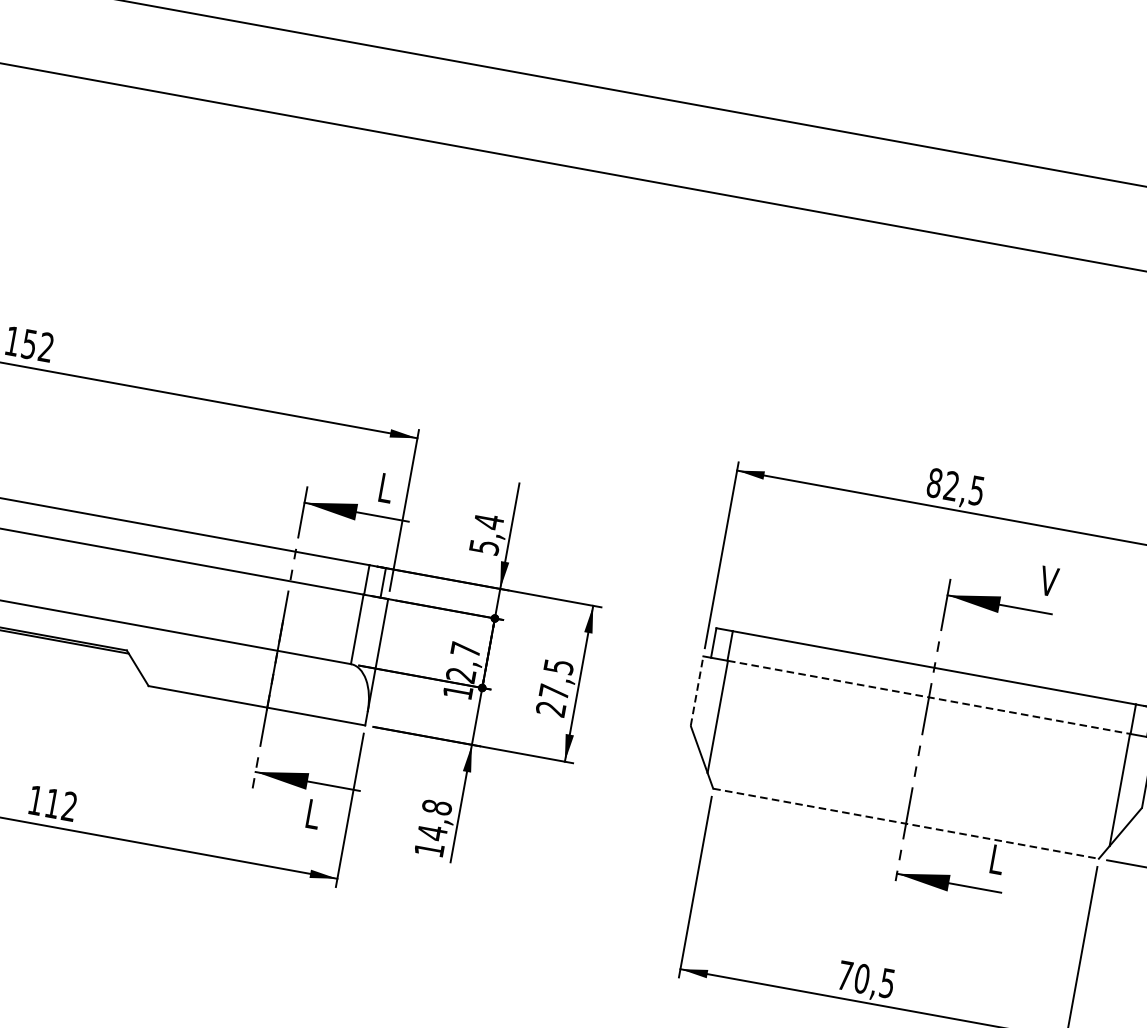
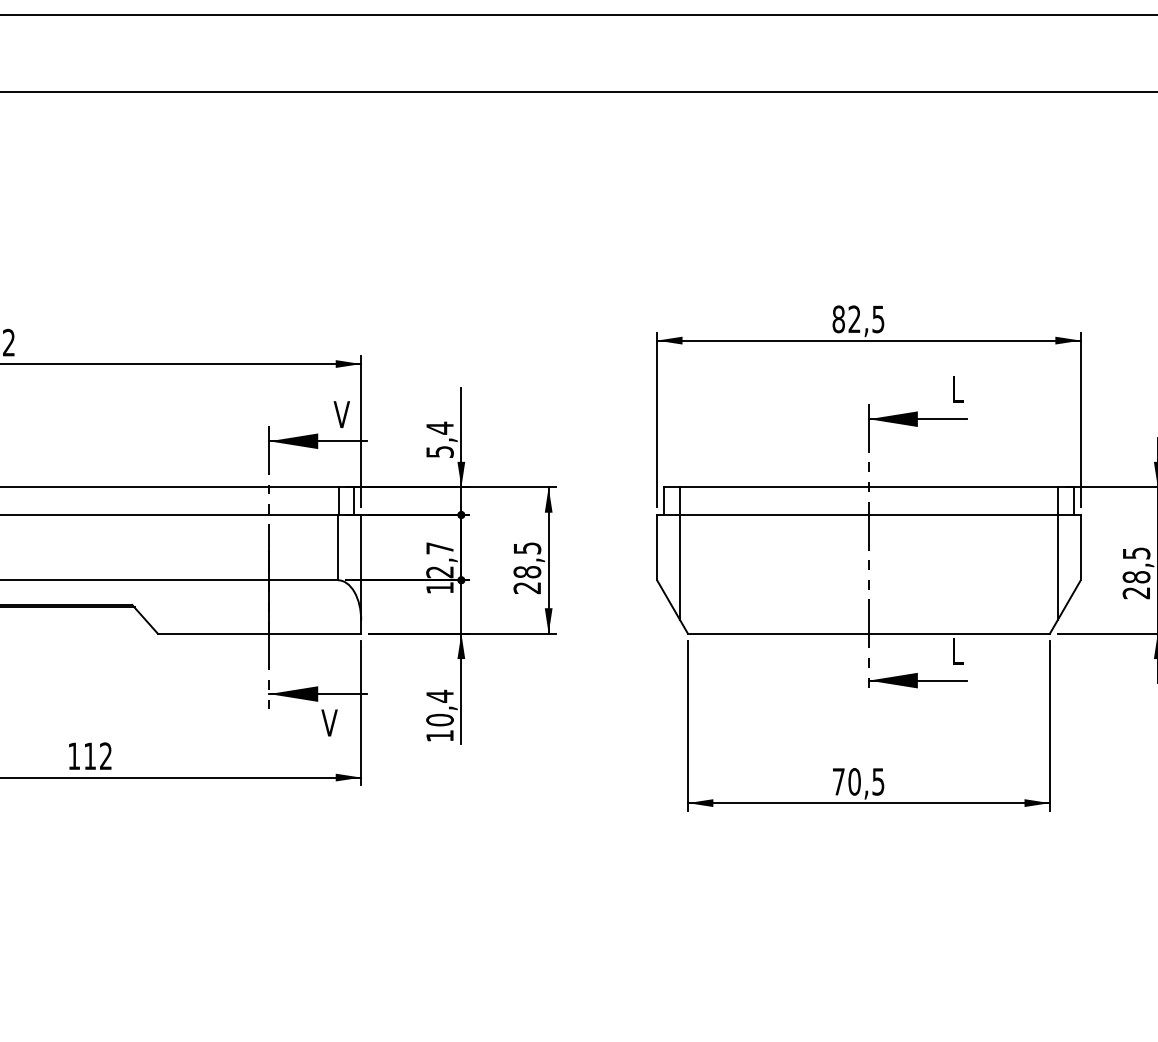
text: (386, 488) -> (341, 414), L -> V
text: (1048, 581) -> (958, 389), V -> L
line: (697, 691) -> (657, 547), dashed -> solid
text: (554, 692) -> (527, 572), 27,5 -> 28,5
line: (928, 697) -> (868, 515), dashed -> solid
text: (314, 813) -> (329, 722), L -> V
text: (434, 819) -> (439, 707), 14,8 -> 10,4
line: (906, 823) -> (869, 633), dashed -> solid

